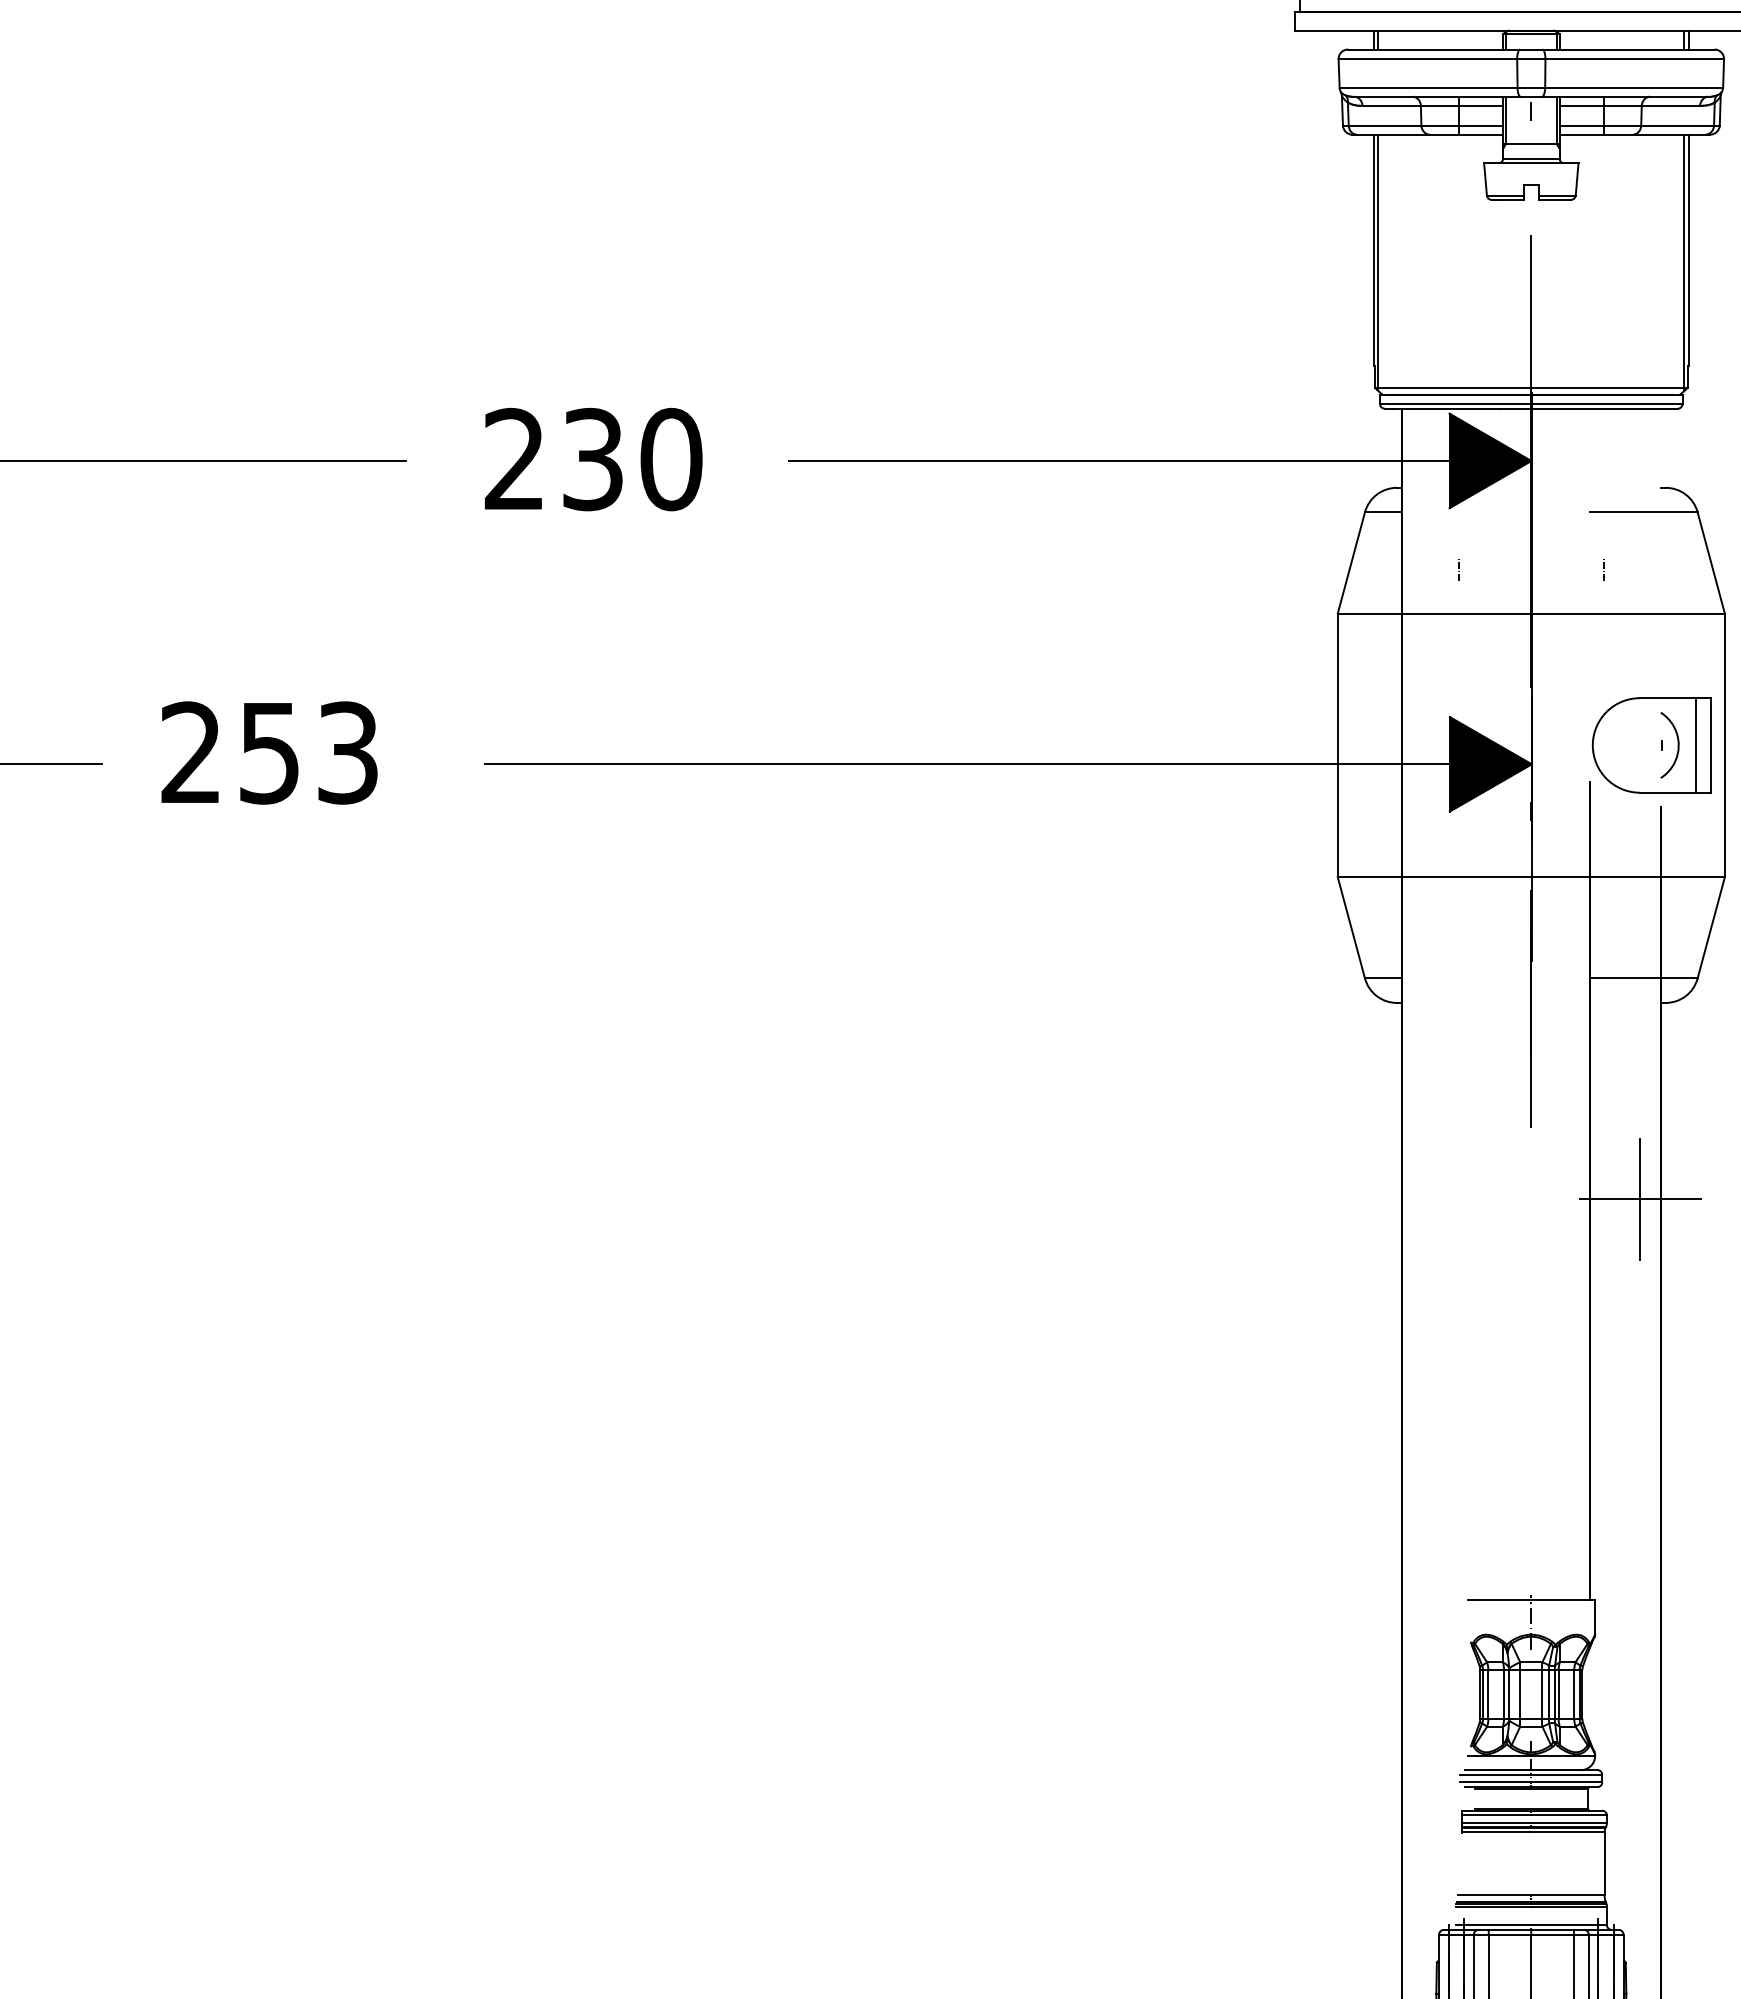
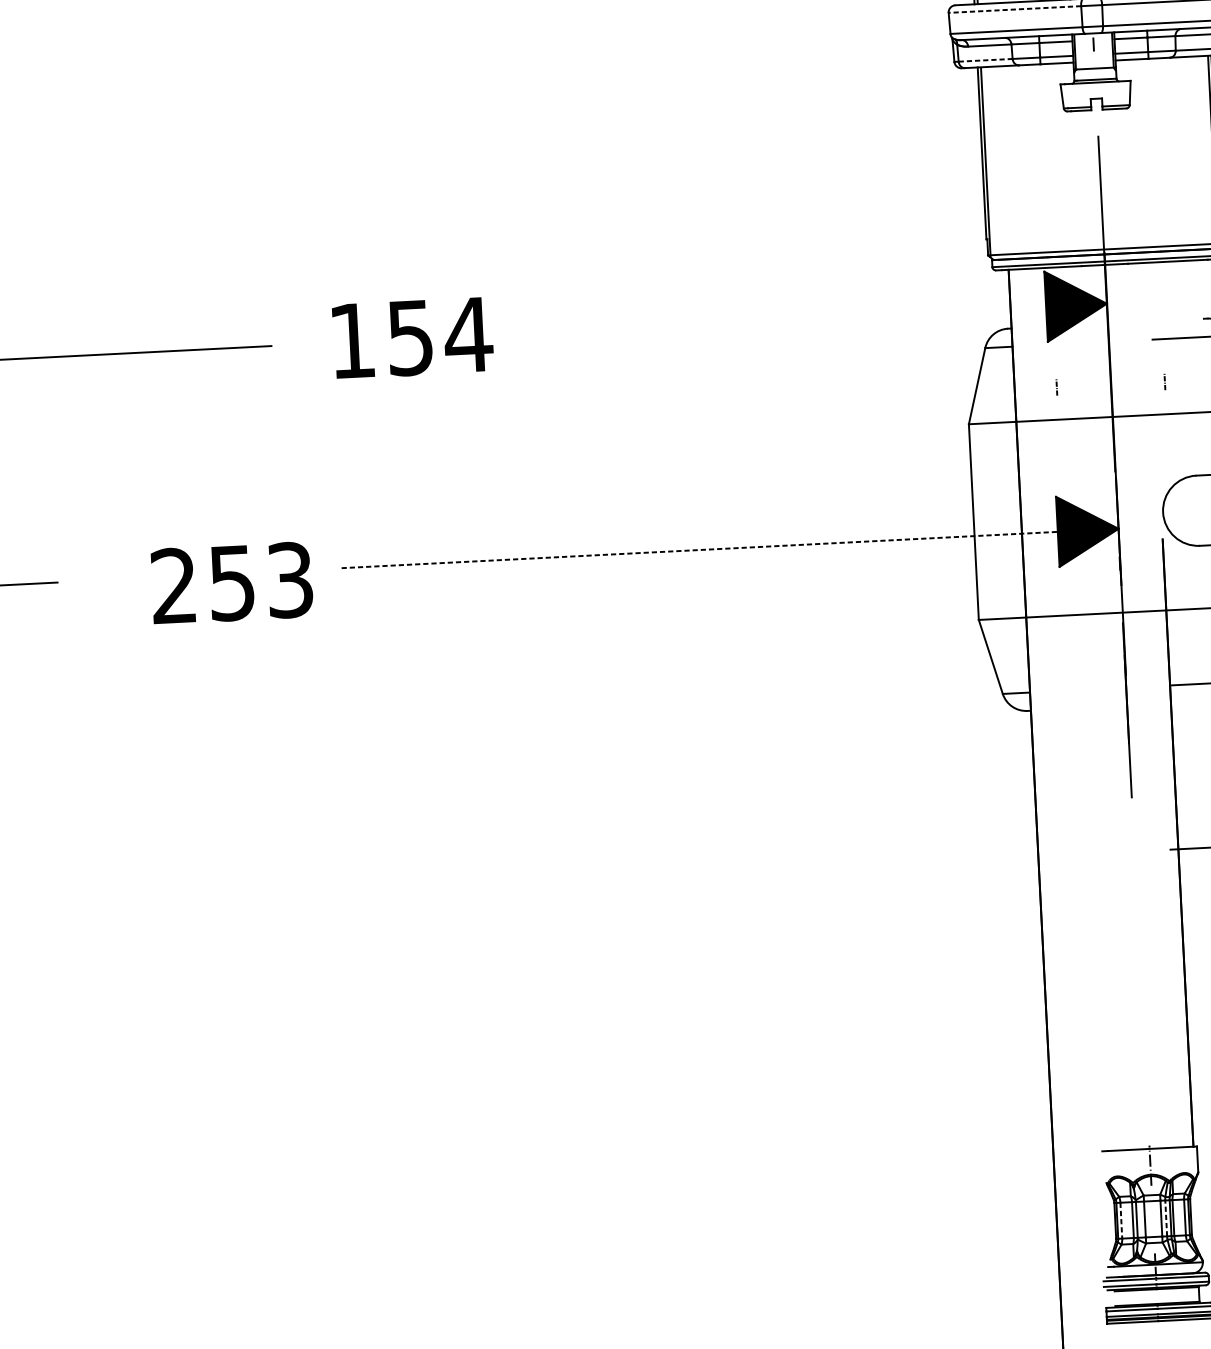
line: (1427, 59) -> (1014, 9), solid -> dashed
line: (1385, 125) -> (985, 60), solid -> dashed
text: (593, 459) -> (410, 337), 230 -> 154
line: (1118, 461) -> (800, 319), removed
text: (269, 752) -> (232, 582), moved
line: (967, 764) -> (699, 550), solid -> dashed
line: (1548, 1694) -> (1165, 1218), solid -> dashed
line: (1488, 1695) -> (1121, 1221), solid -> dashed

